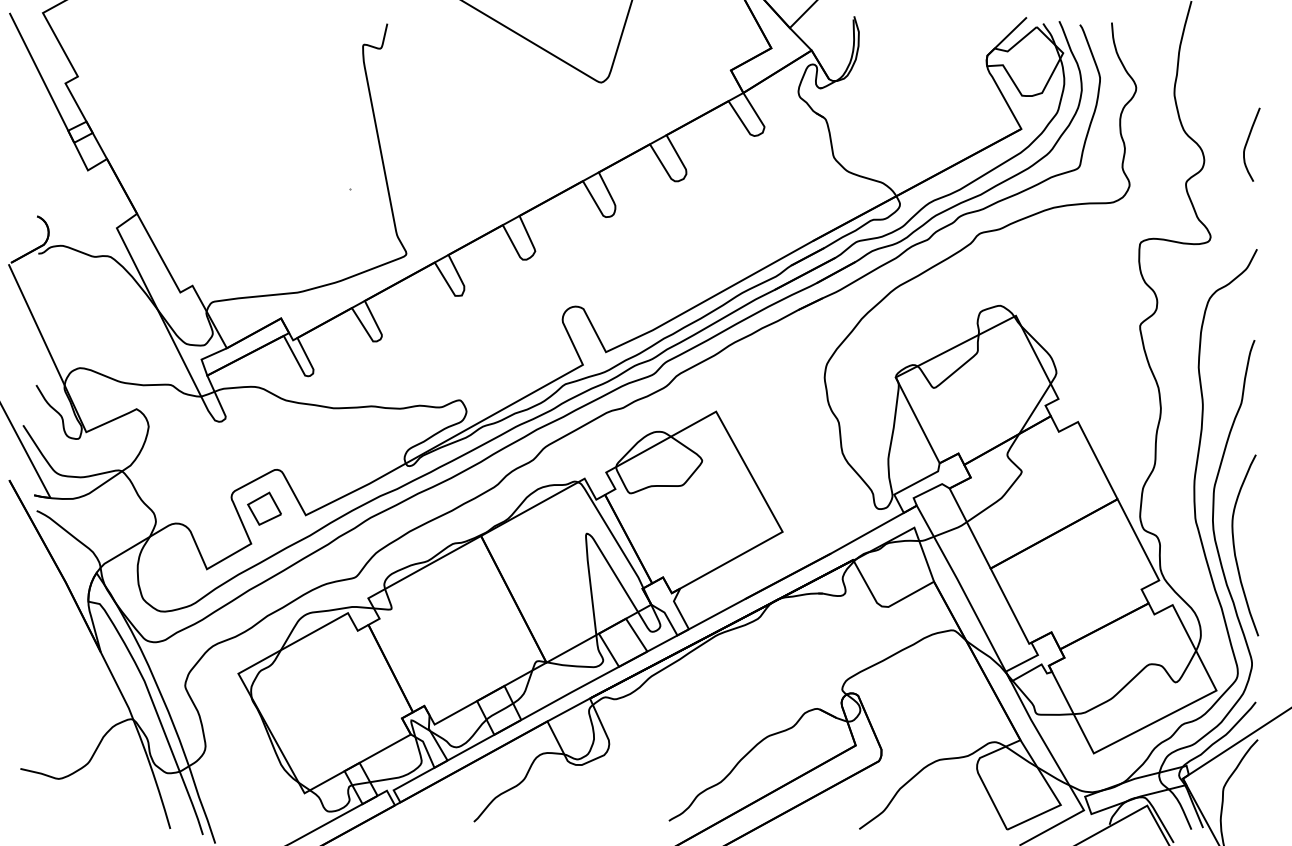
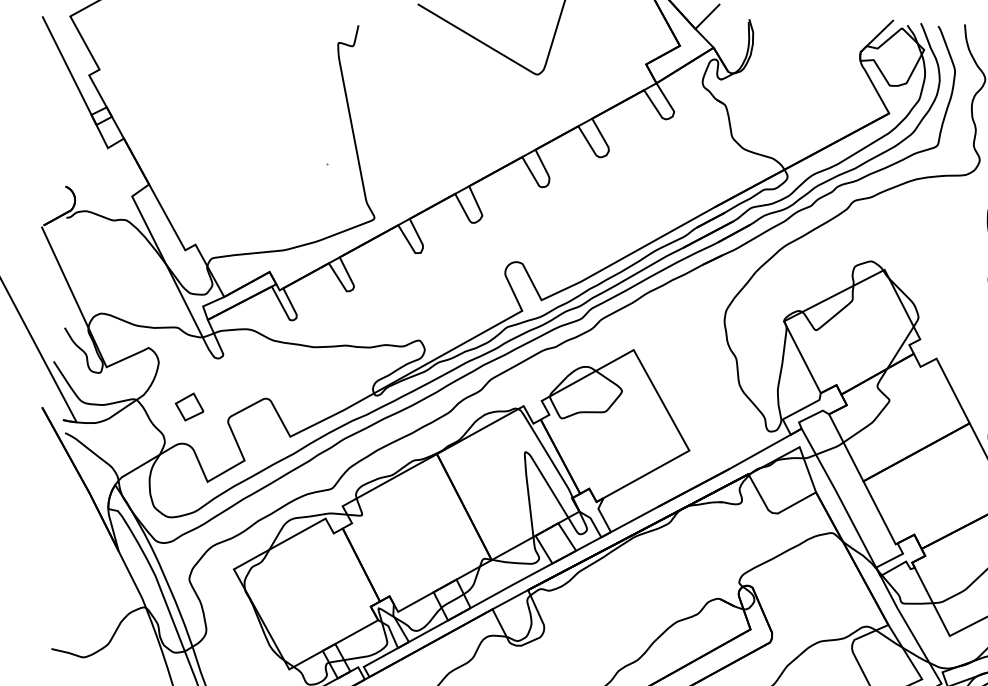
part: (264, 508) -> (189, 406), moved

